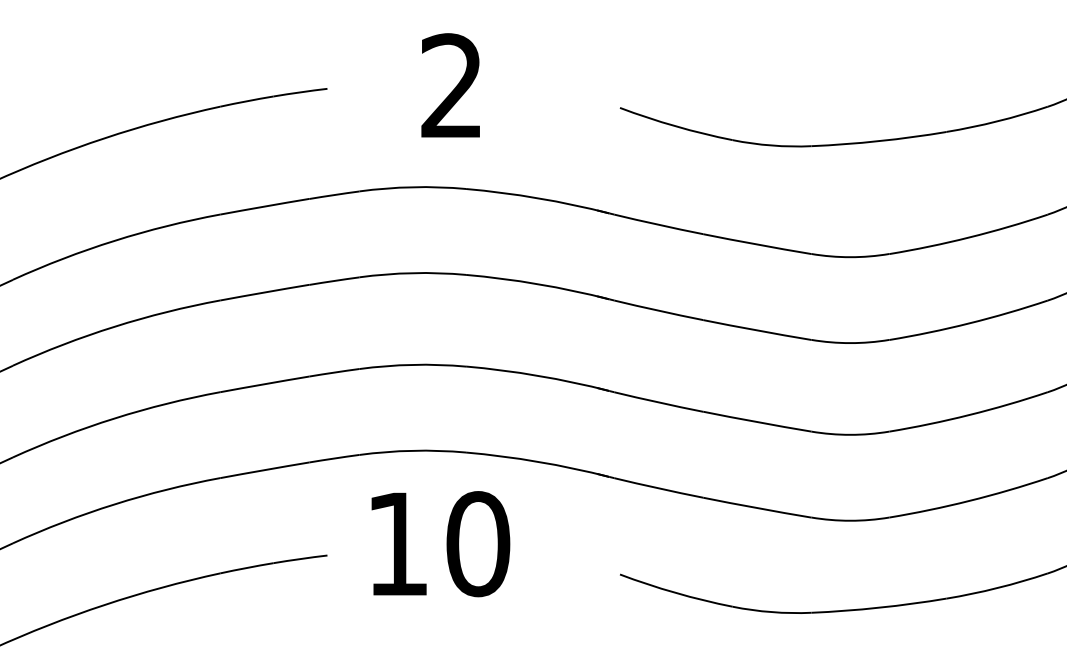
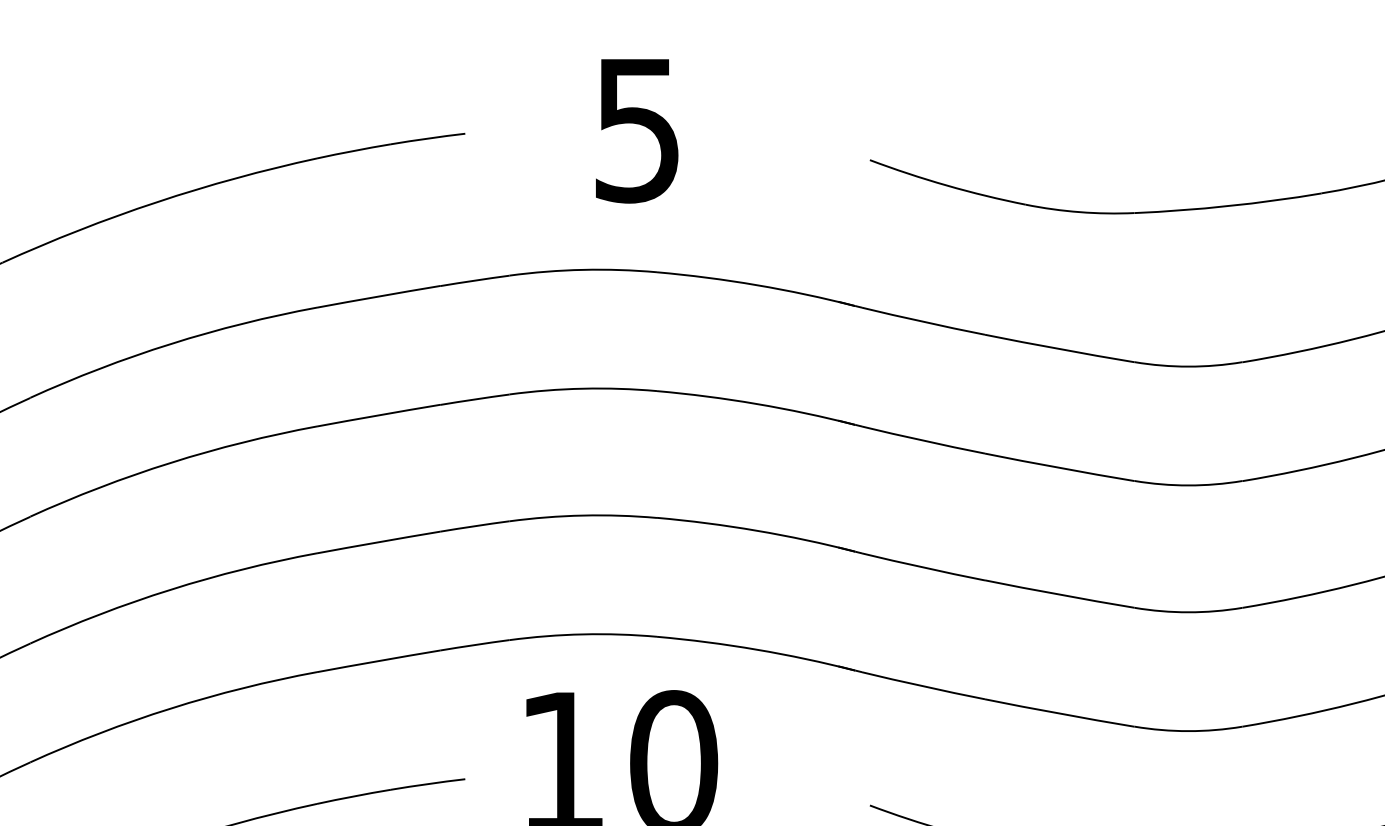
text: (451, 86) -> (636, 130), 2 -> 5

